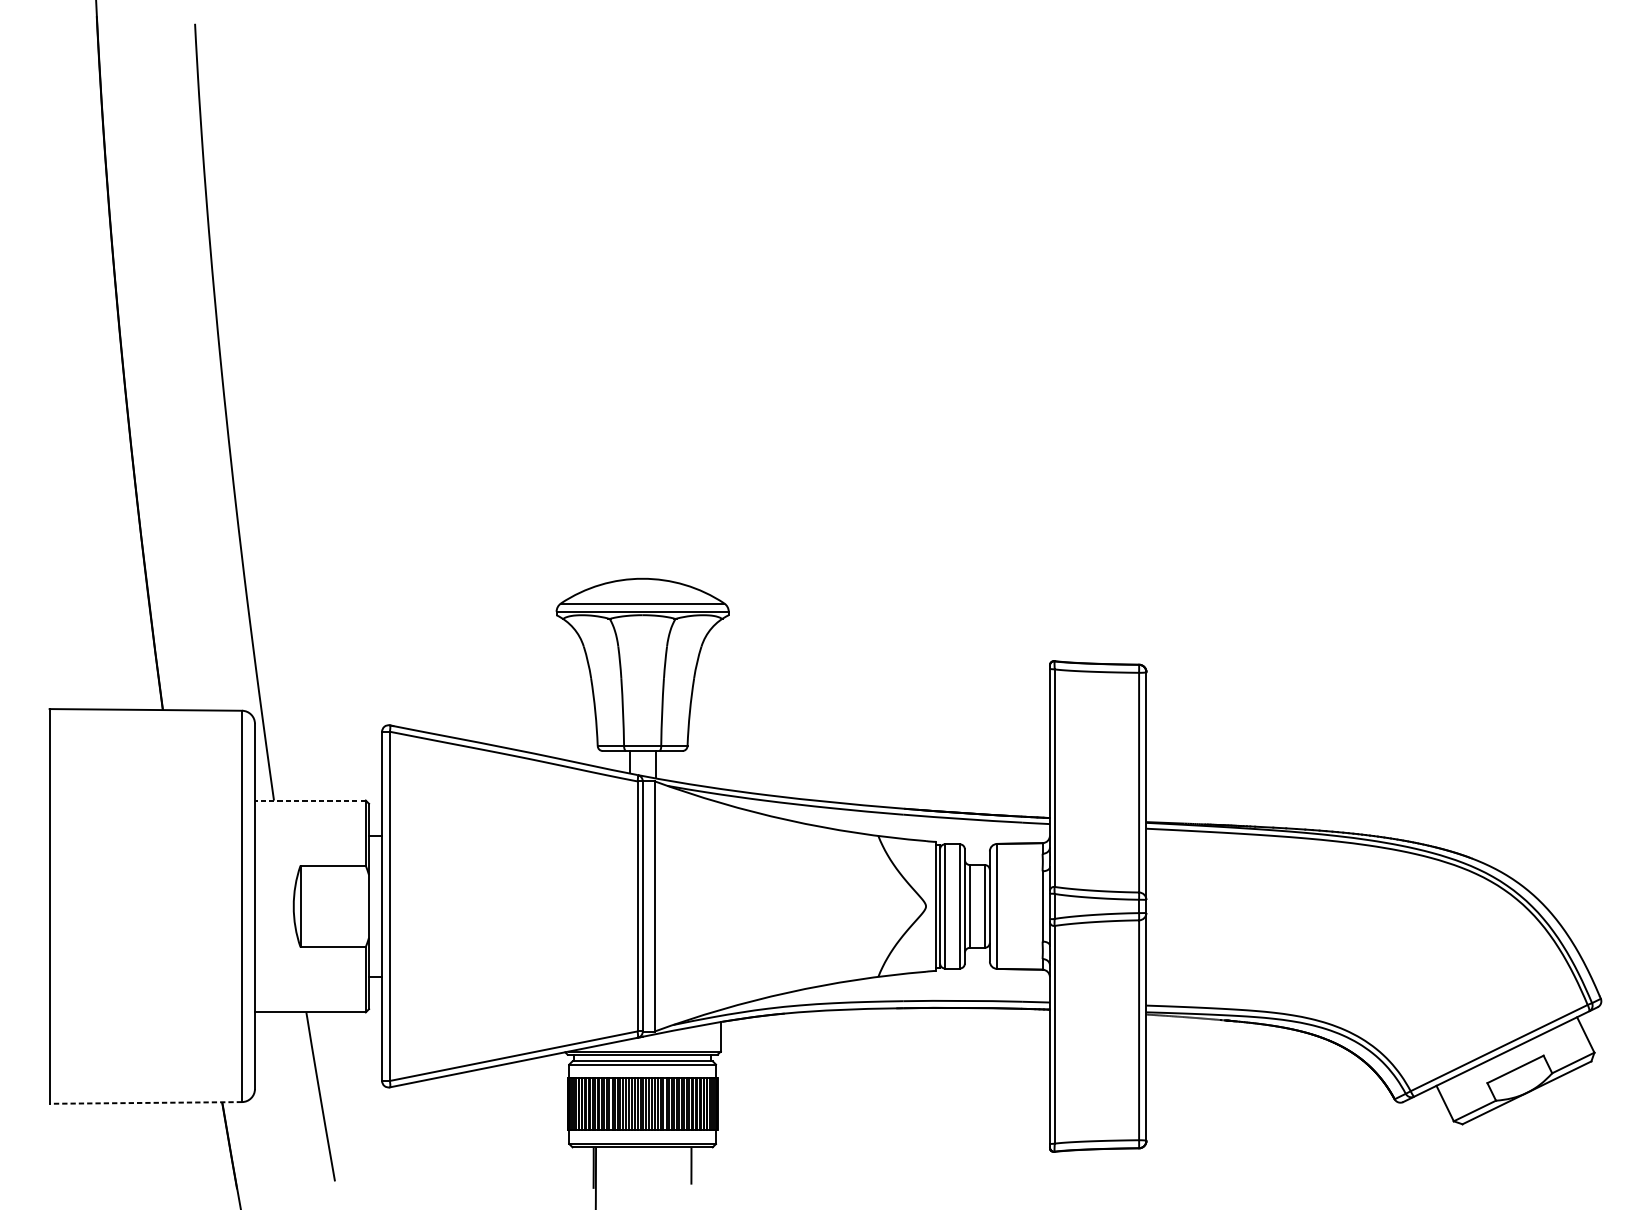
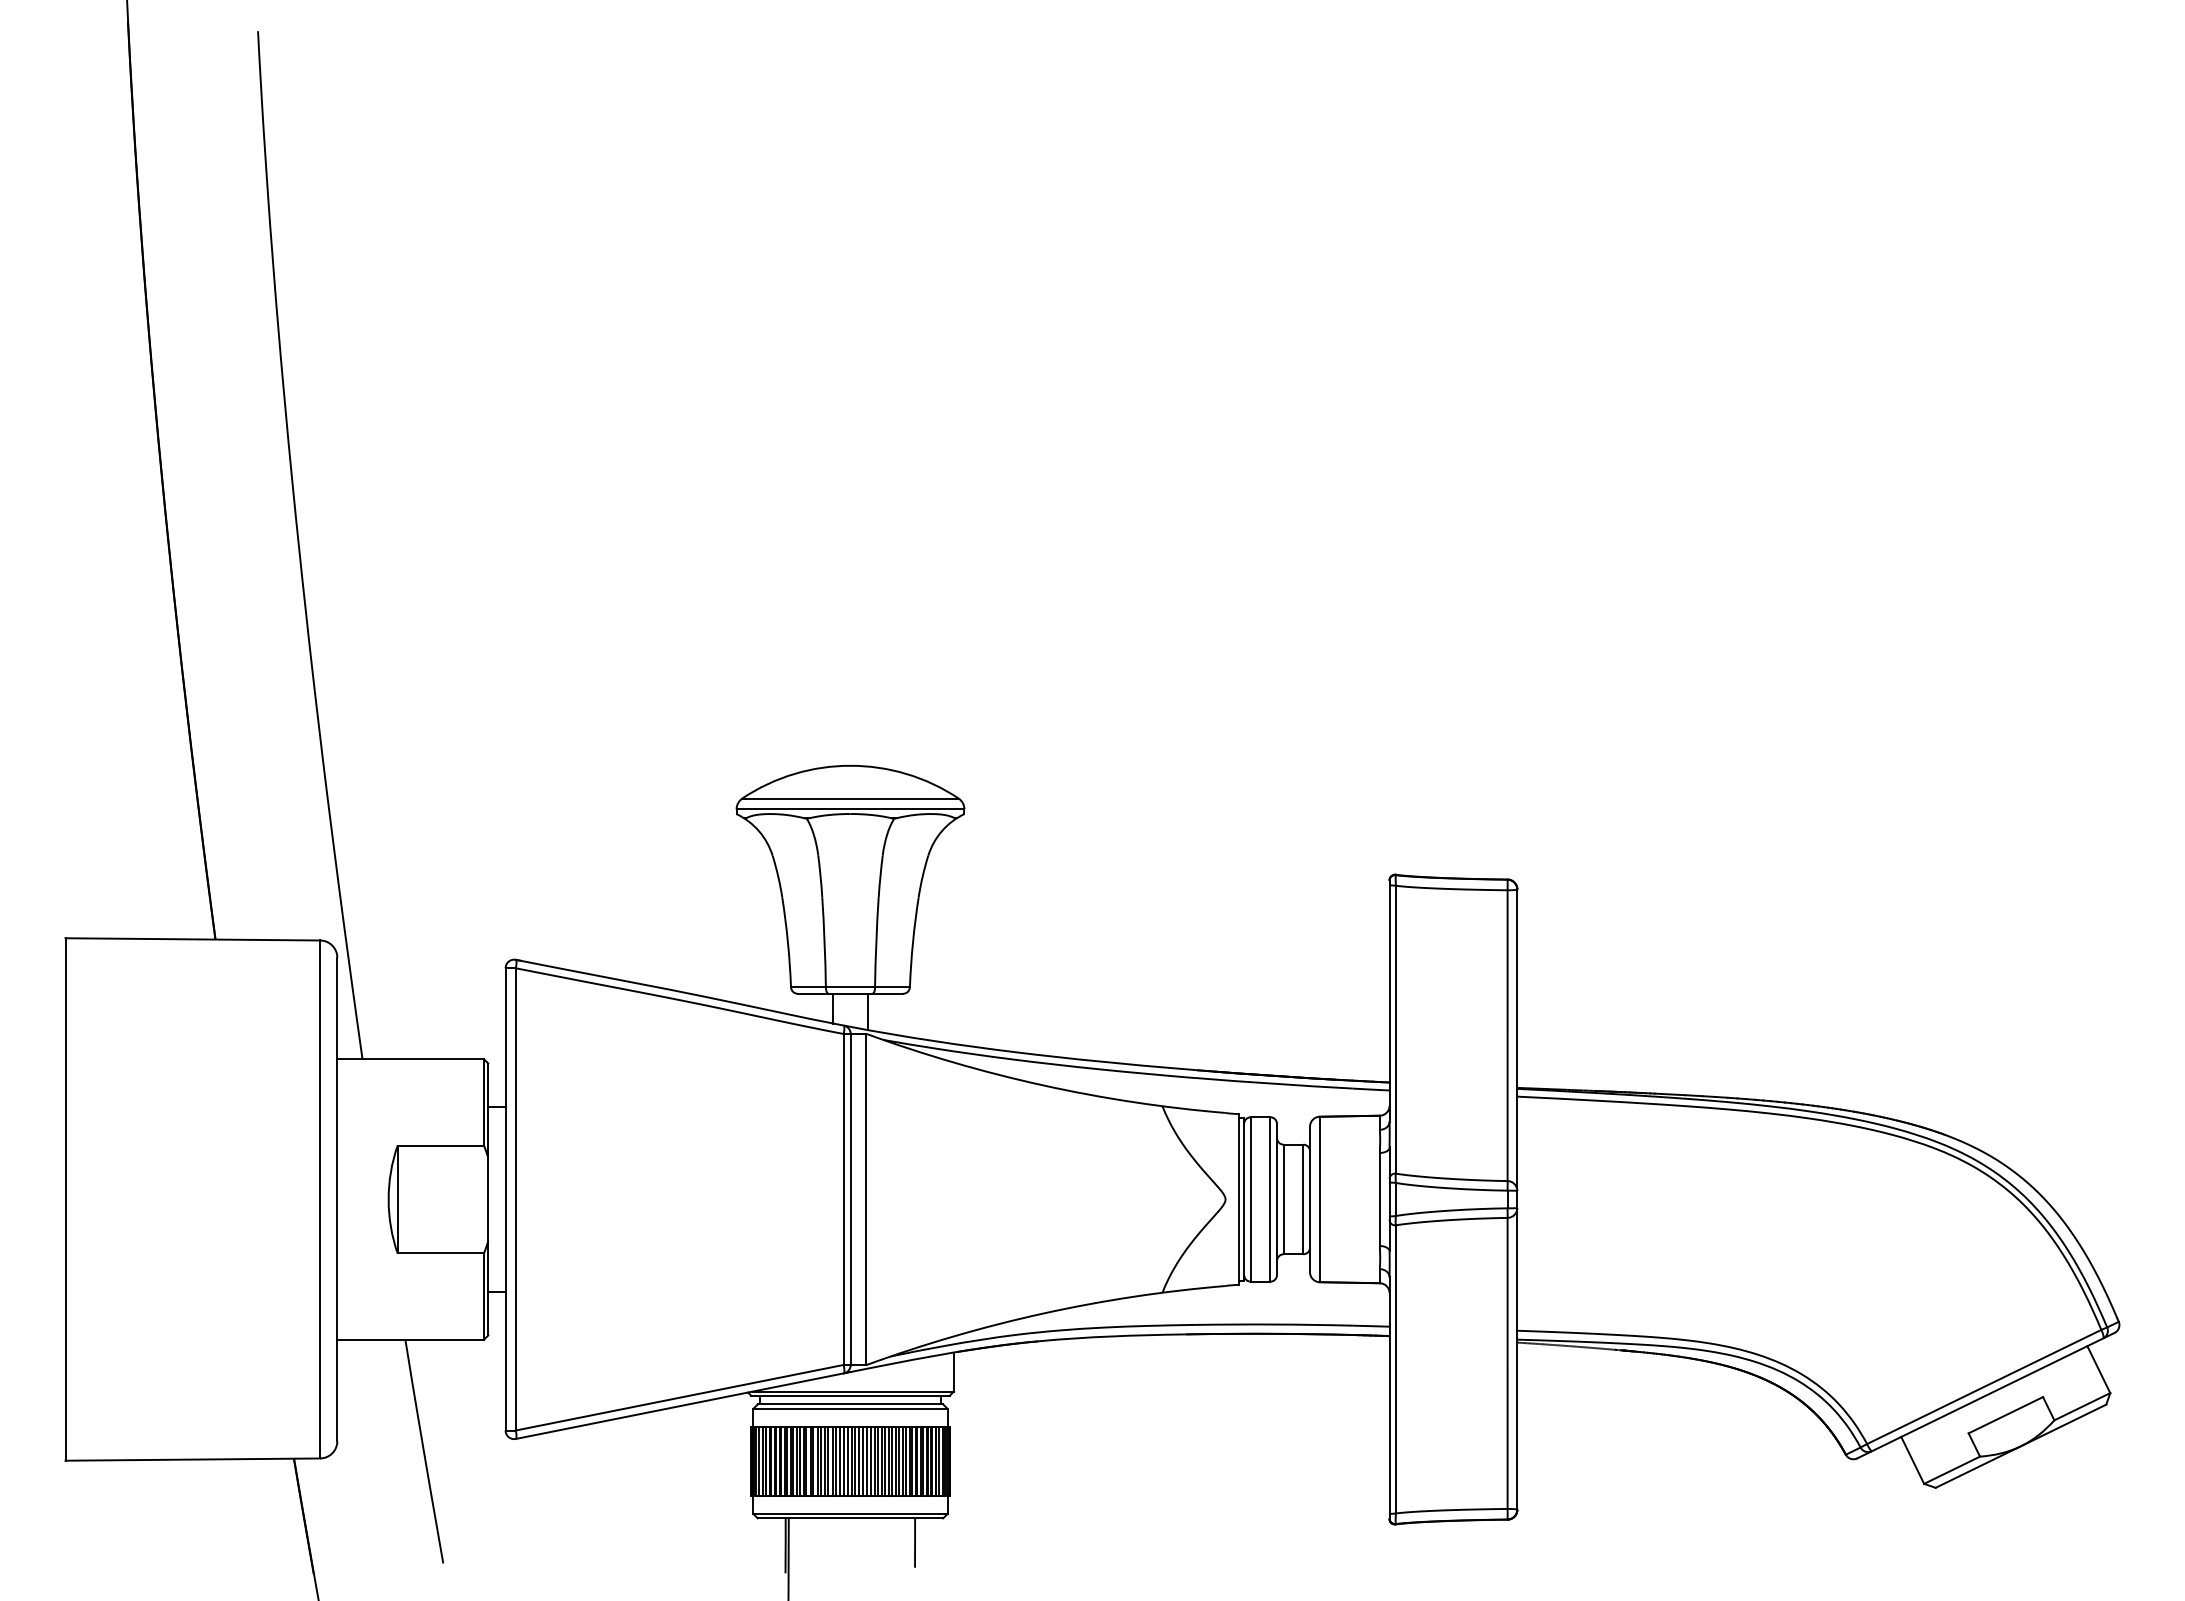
line: (310, 800) -> (410, 1059), dashed -> solid
line: (145, 1102) -> (192, 1459), dashed -> solid

